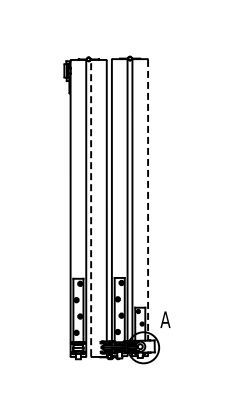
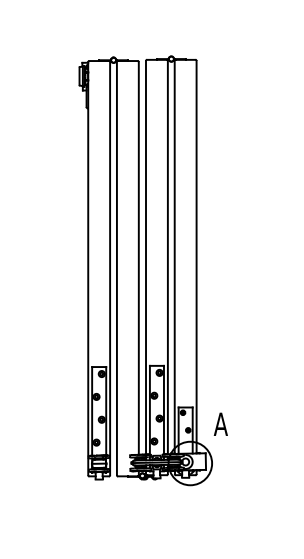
line: (148, 200) -> (197, 257), dashed -> solid
line: (91, 208) -> (117, 268), dashed -> solid

